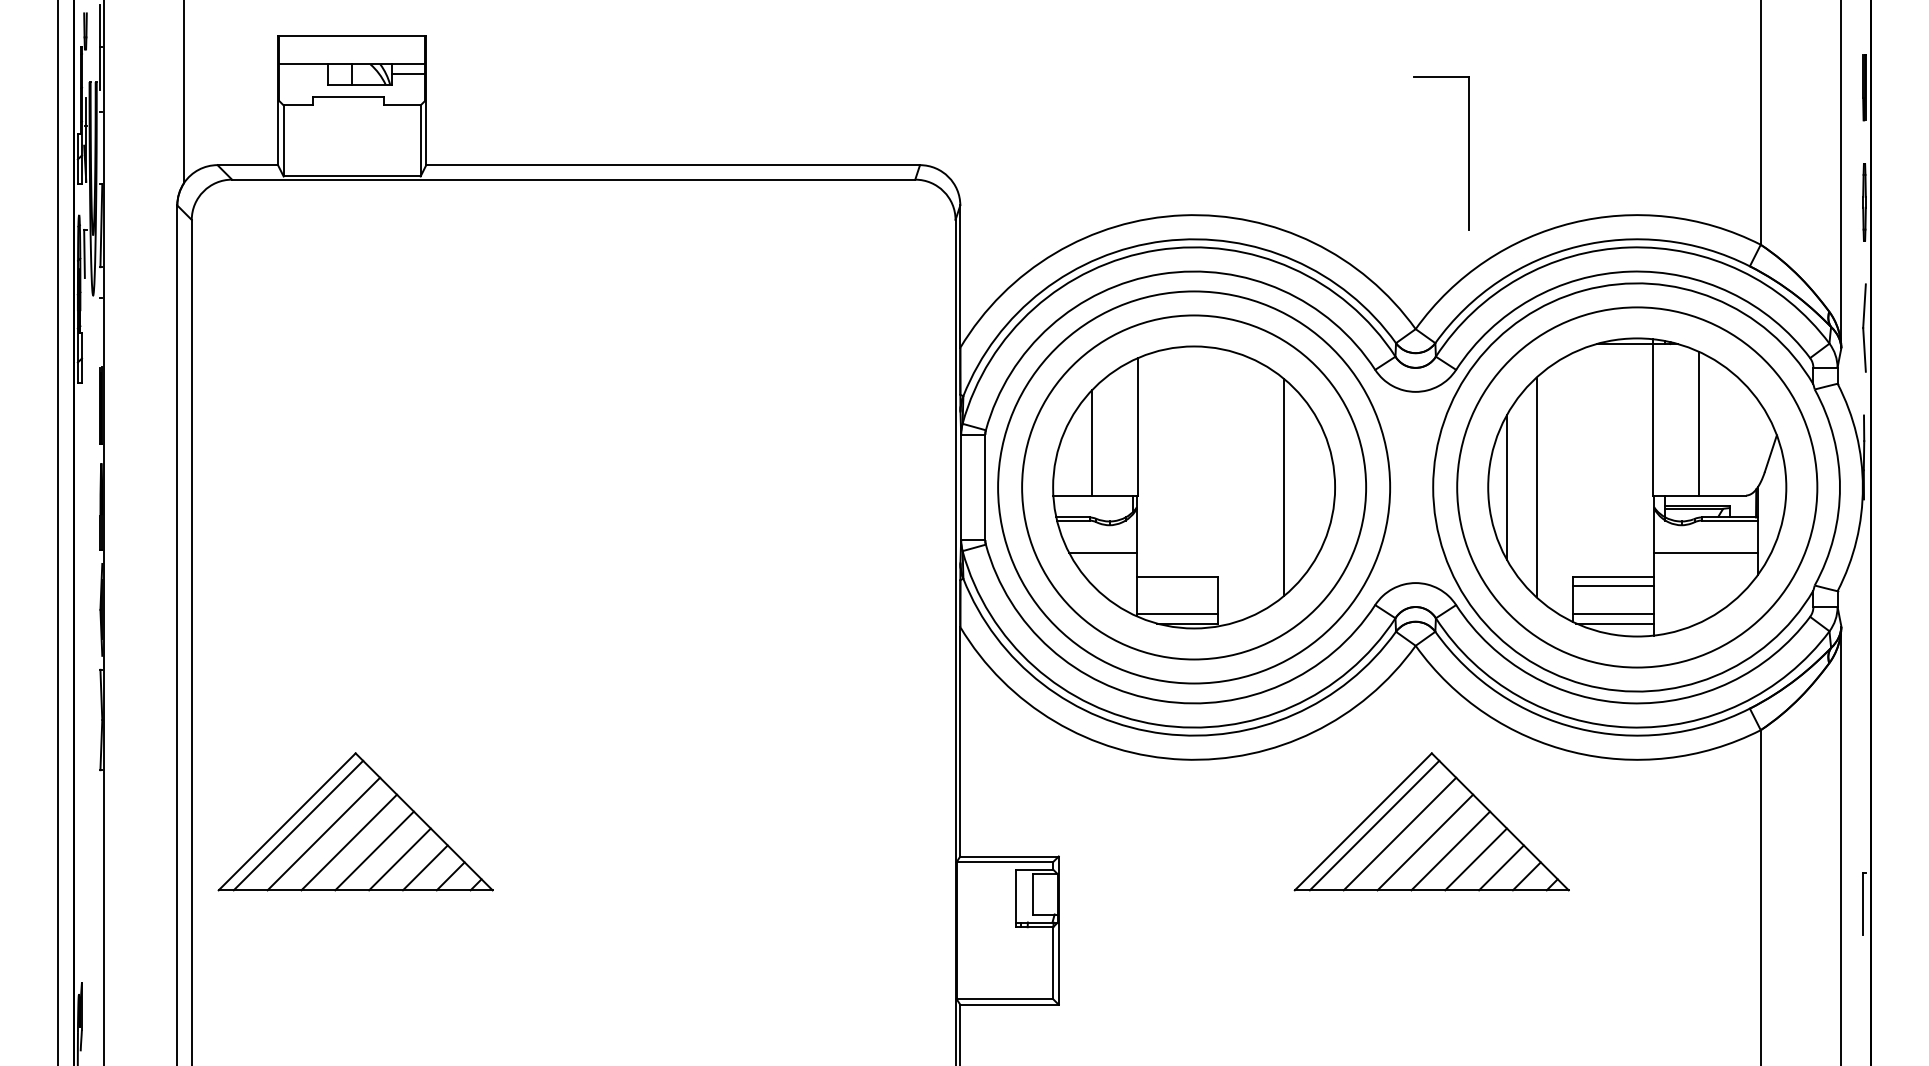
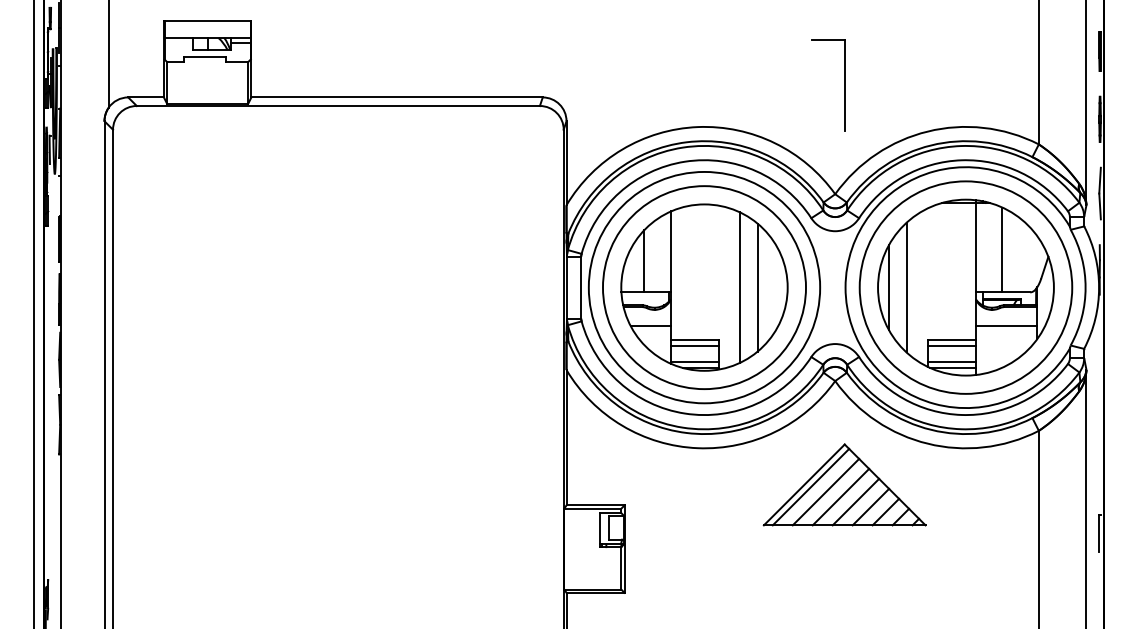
part: (1468, 153) -> (844, 85), moved
line: (1255, 487) -> (740, 287), added
line: (1177, 585) -> (694, 345), added
part: (355, 821) -> (209, 484), removed

